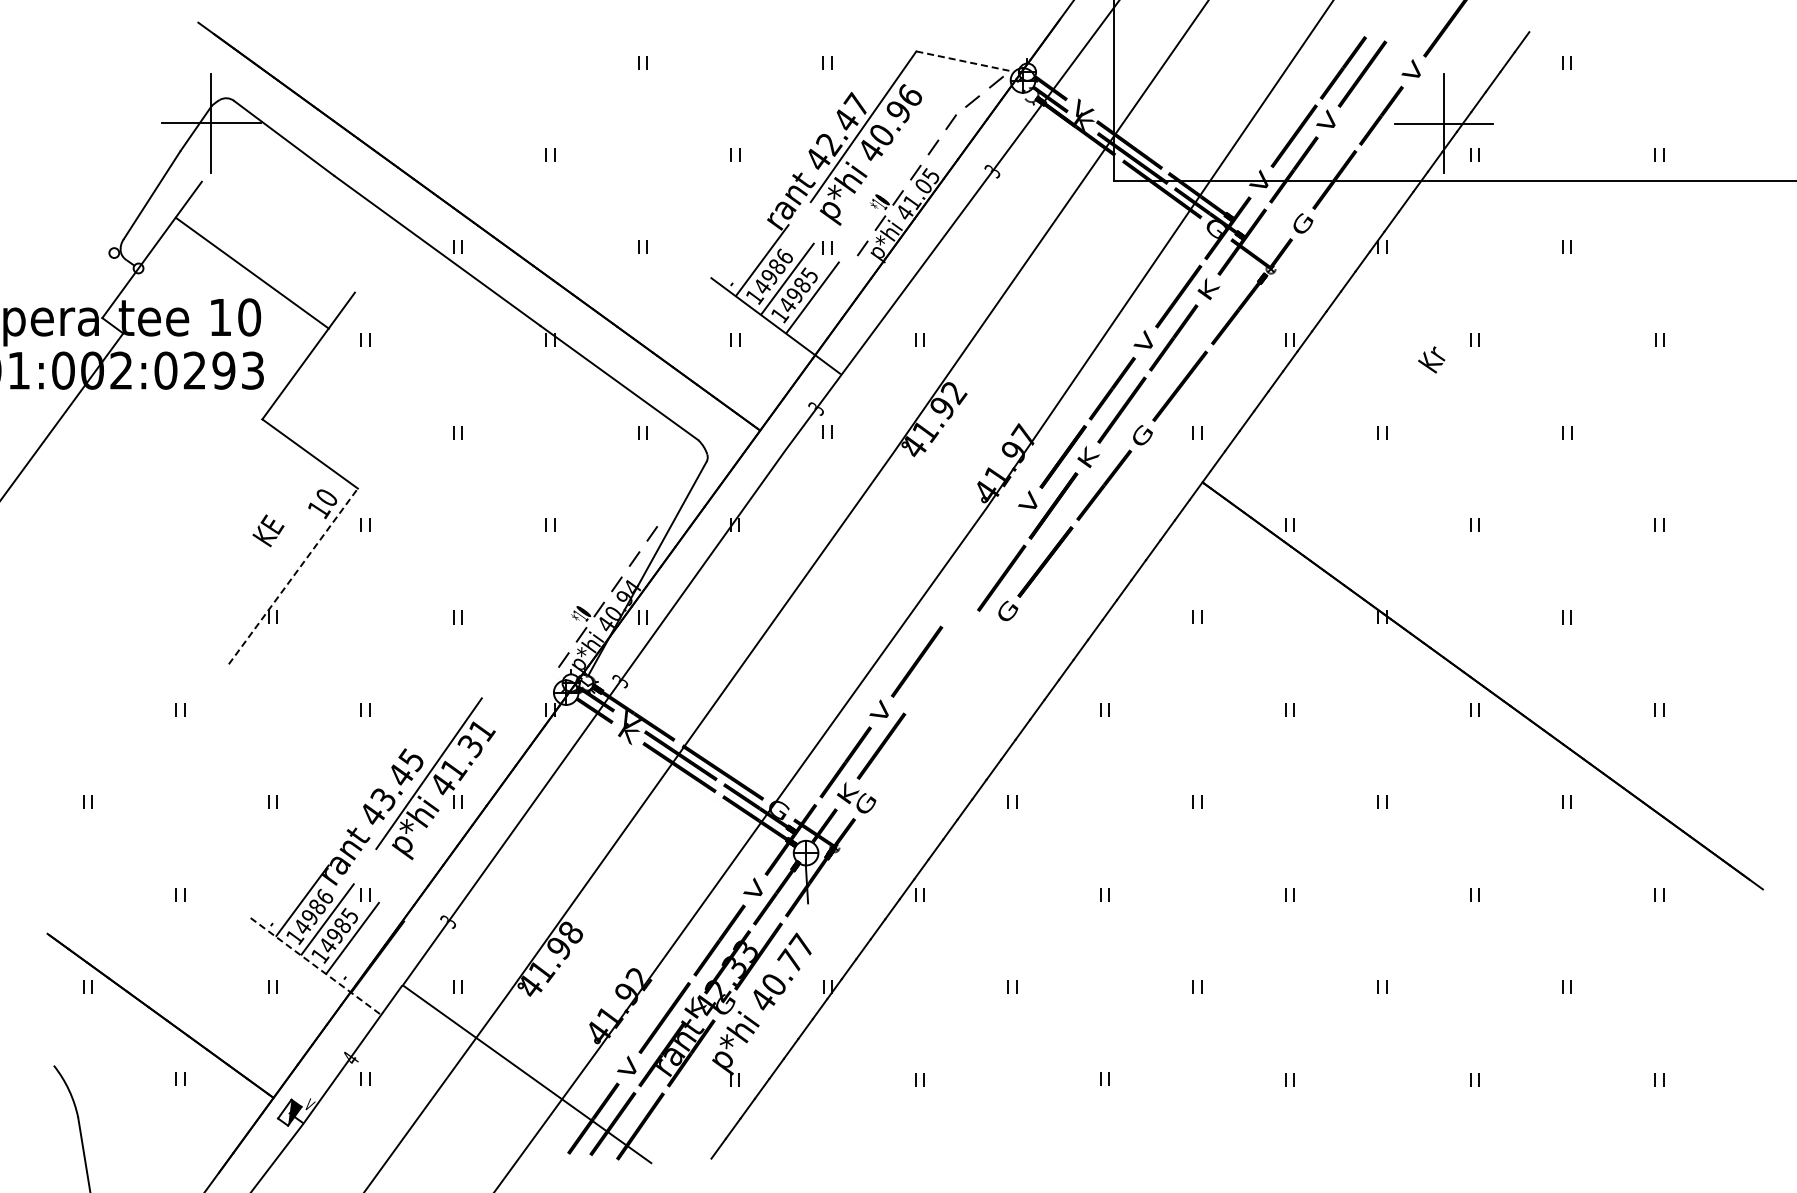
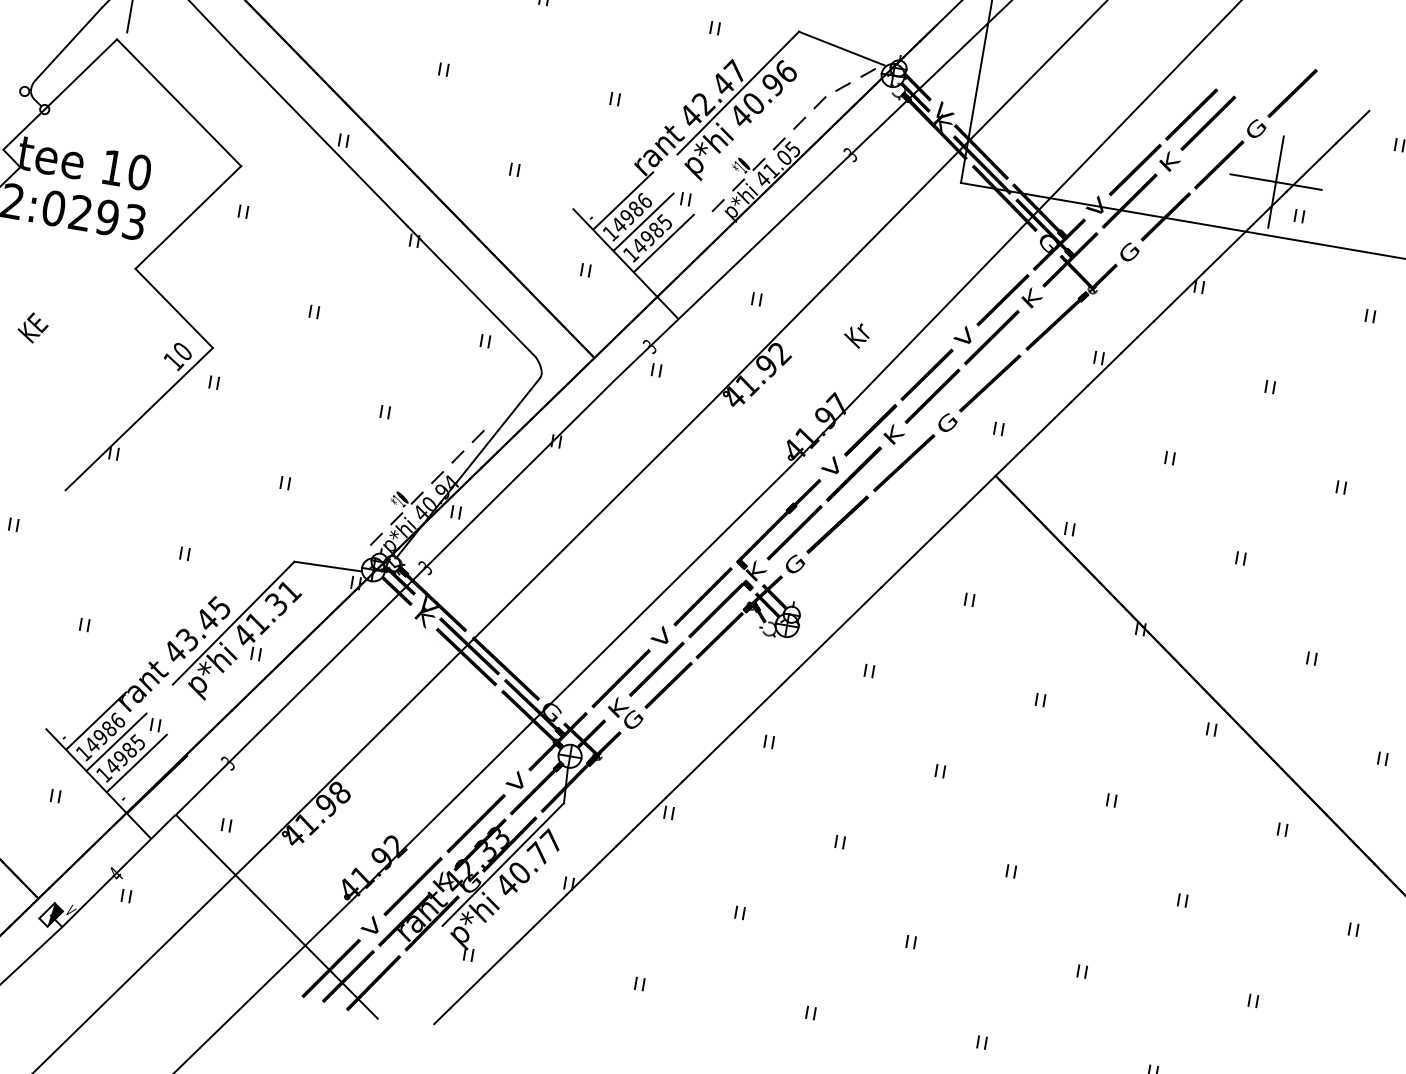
line: (964, 61) -> (841, 48), dashed -> solid
text: (1412, 70) -> (1255, 127), V -> G
text: (1328, 120) -> (1169, 160), V -> K
line: (251, 272) -> (178, 101), moved
text: (1431, 359) -> (856, 335), moved
text: (268, 530) -> (33, 327), moved
line: (293, 576) -> (139, 419), dashed -> solid
part: (949, 653) -> (734, 594), added
line: (517, 697) -> (327, 566), added
line: (316, 966) -> (98, 783), dashed -> solid
line: (755, 978) -> (503, 864), added

